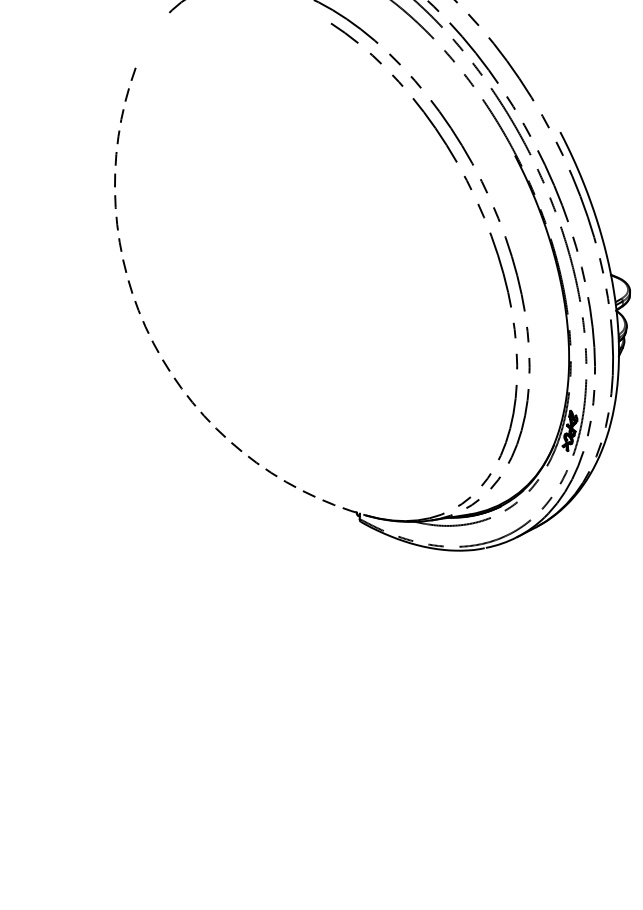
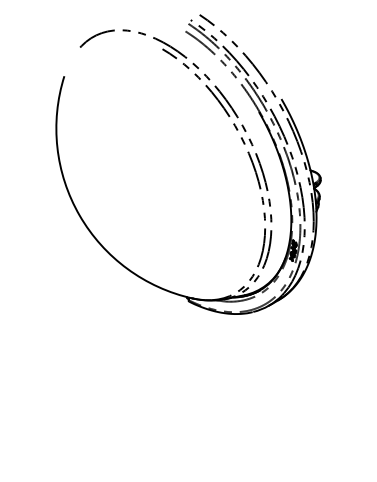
arc: (153, 342) -> (79, 215), dashed -> solid

